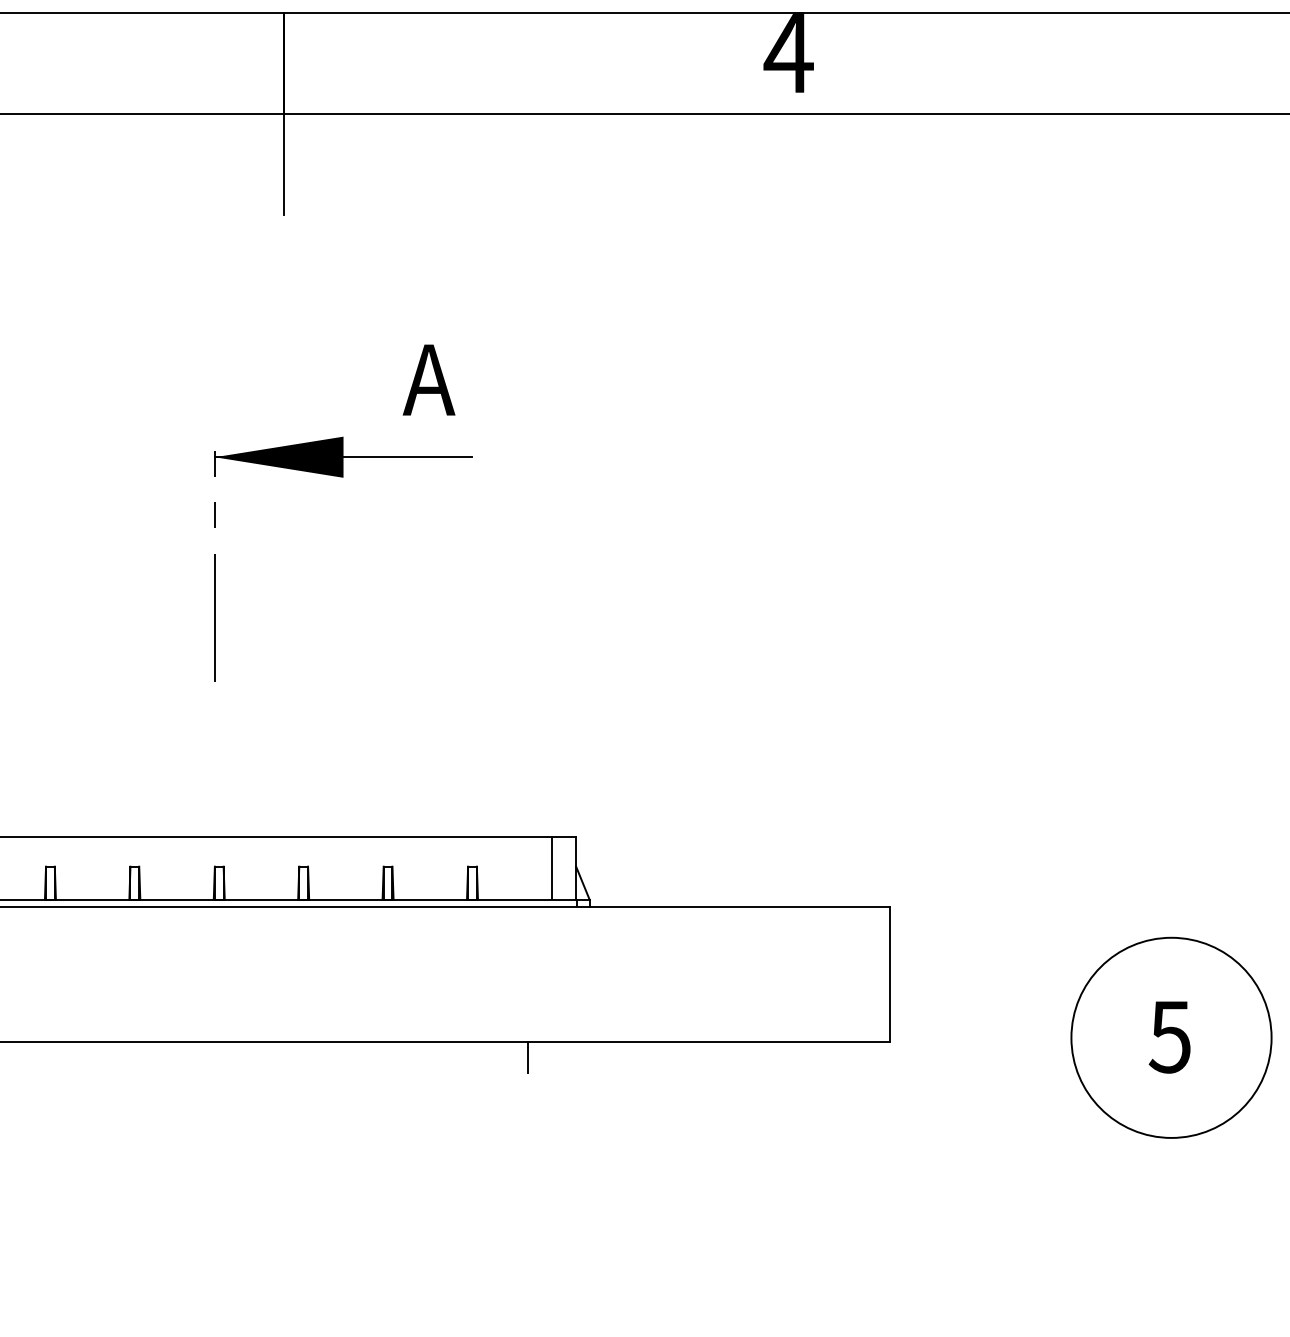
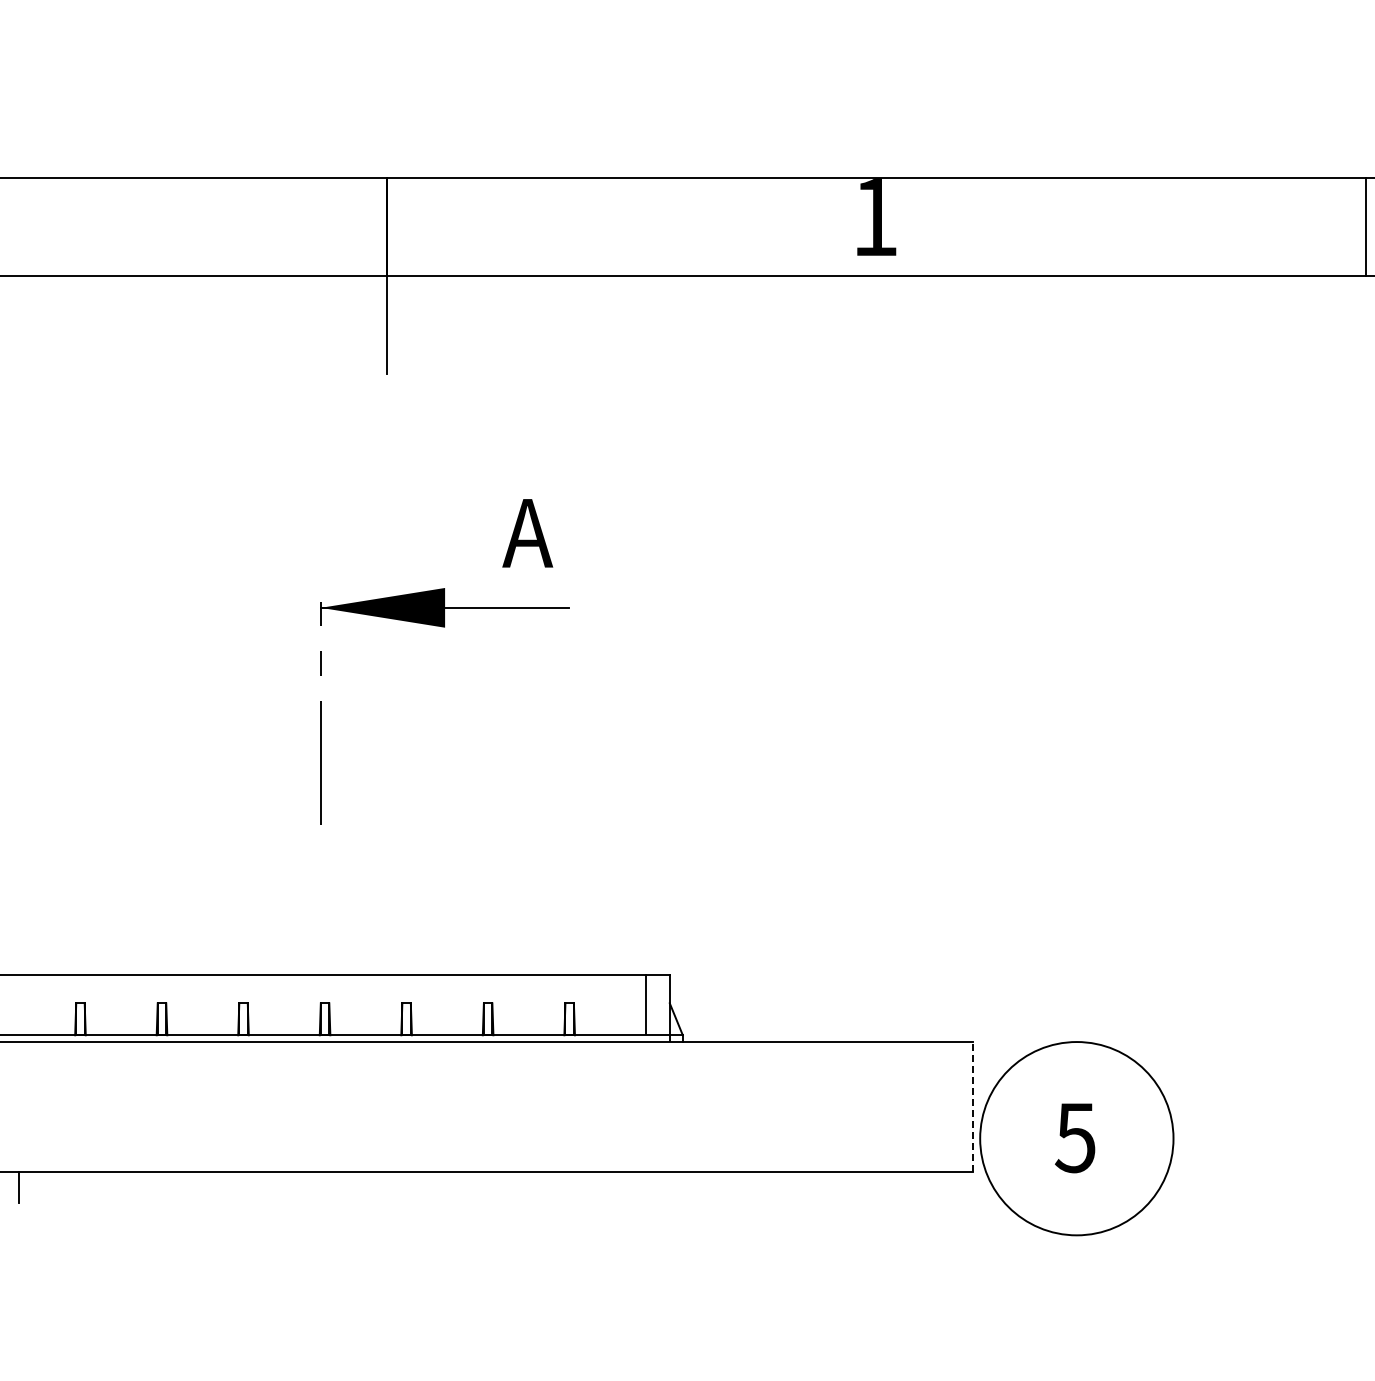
text: (788, 53) -> (874, 217), 4 -> 1
line: (890, 973) -> (973, 1106), solid -> dashed
part: (1171, 1037) -> (1076, 1138), moved
line: (527, 1057) -> (622, 1187), removed

